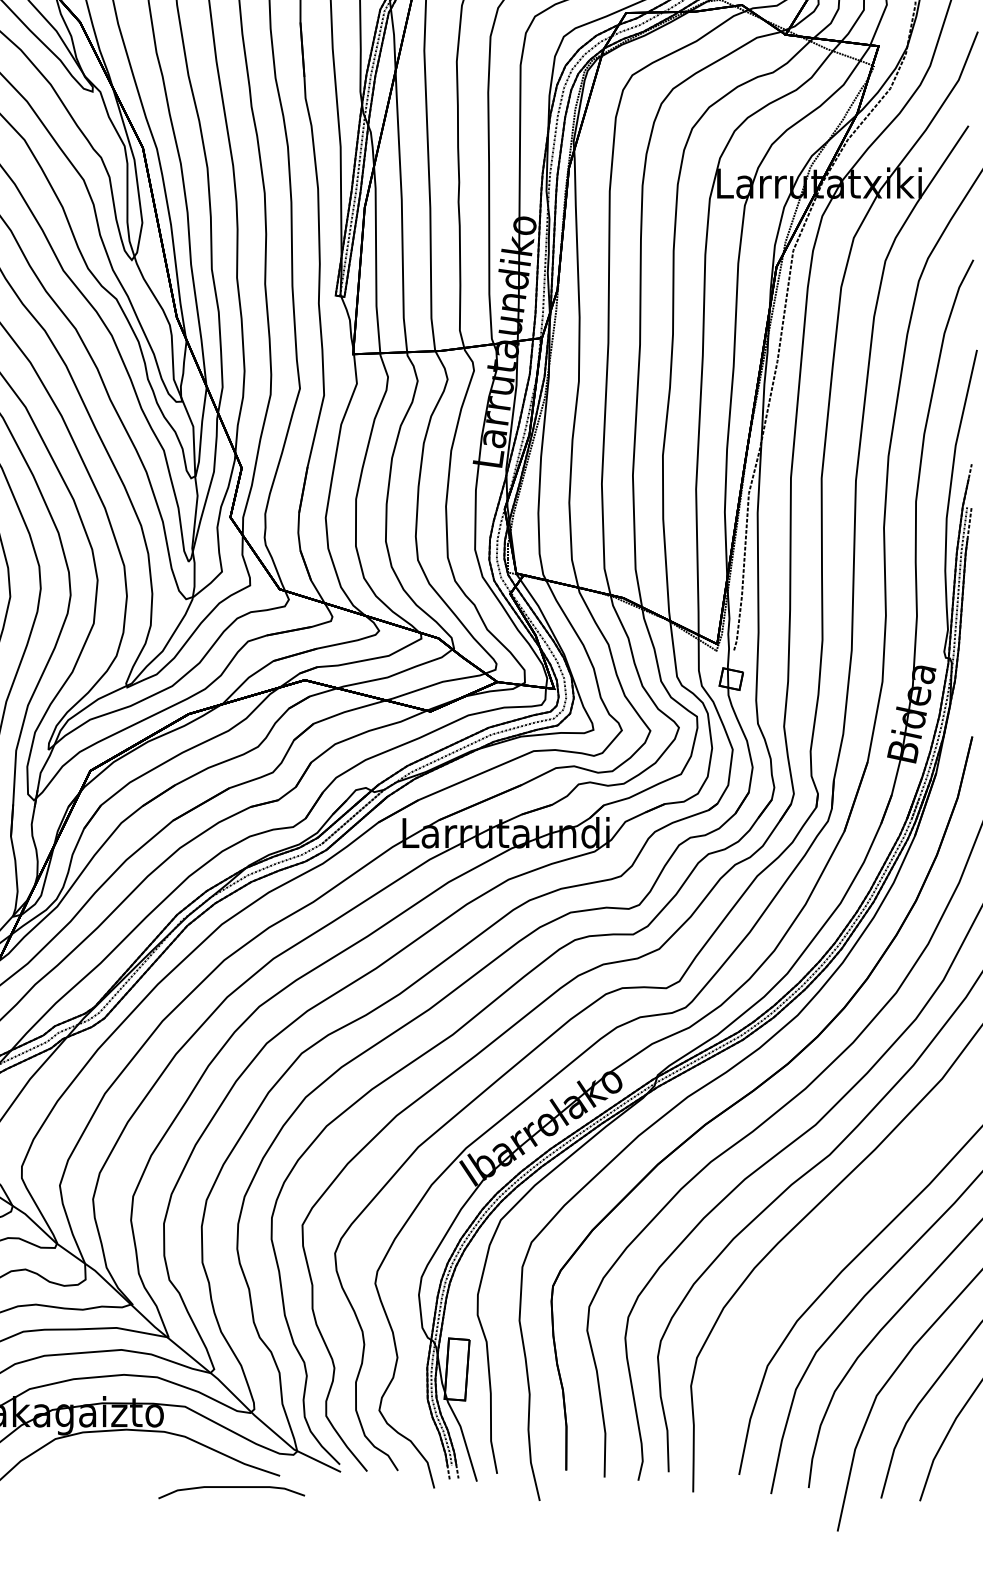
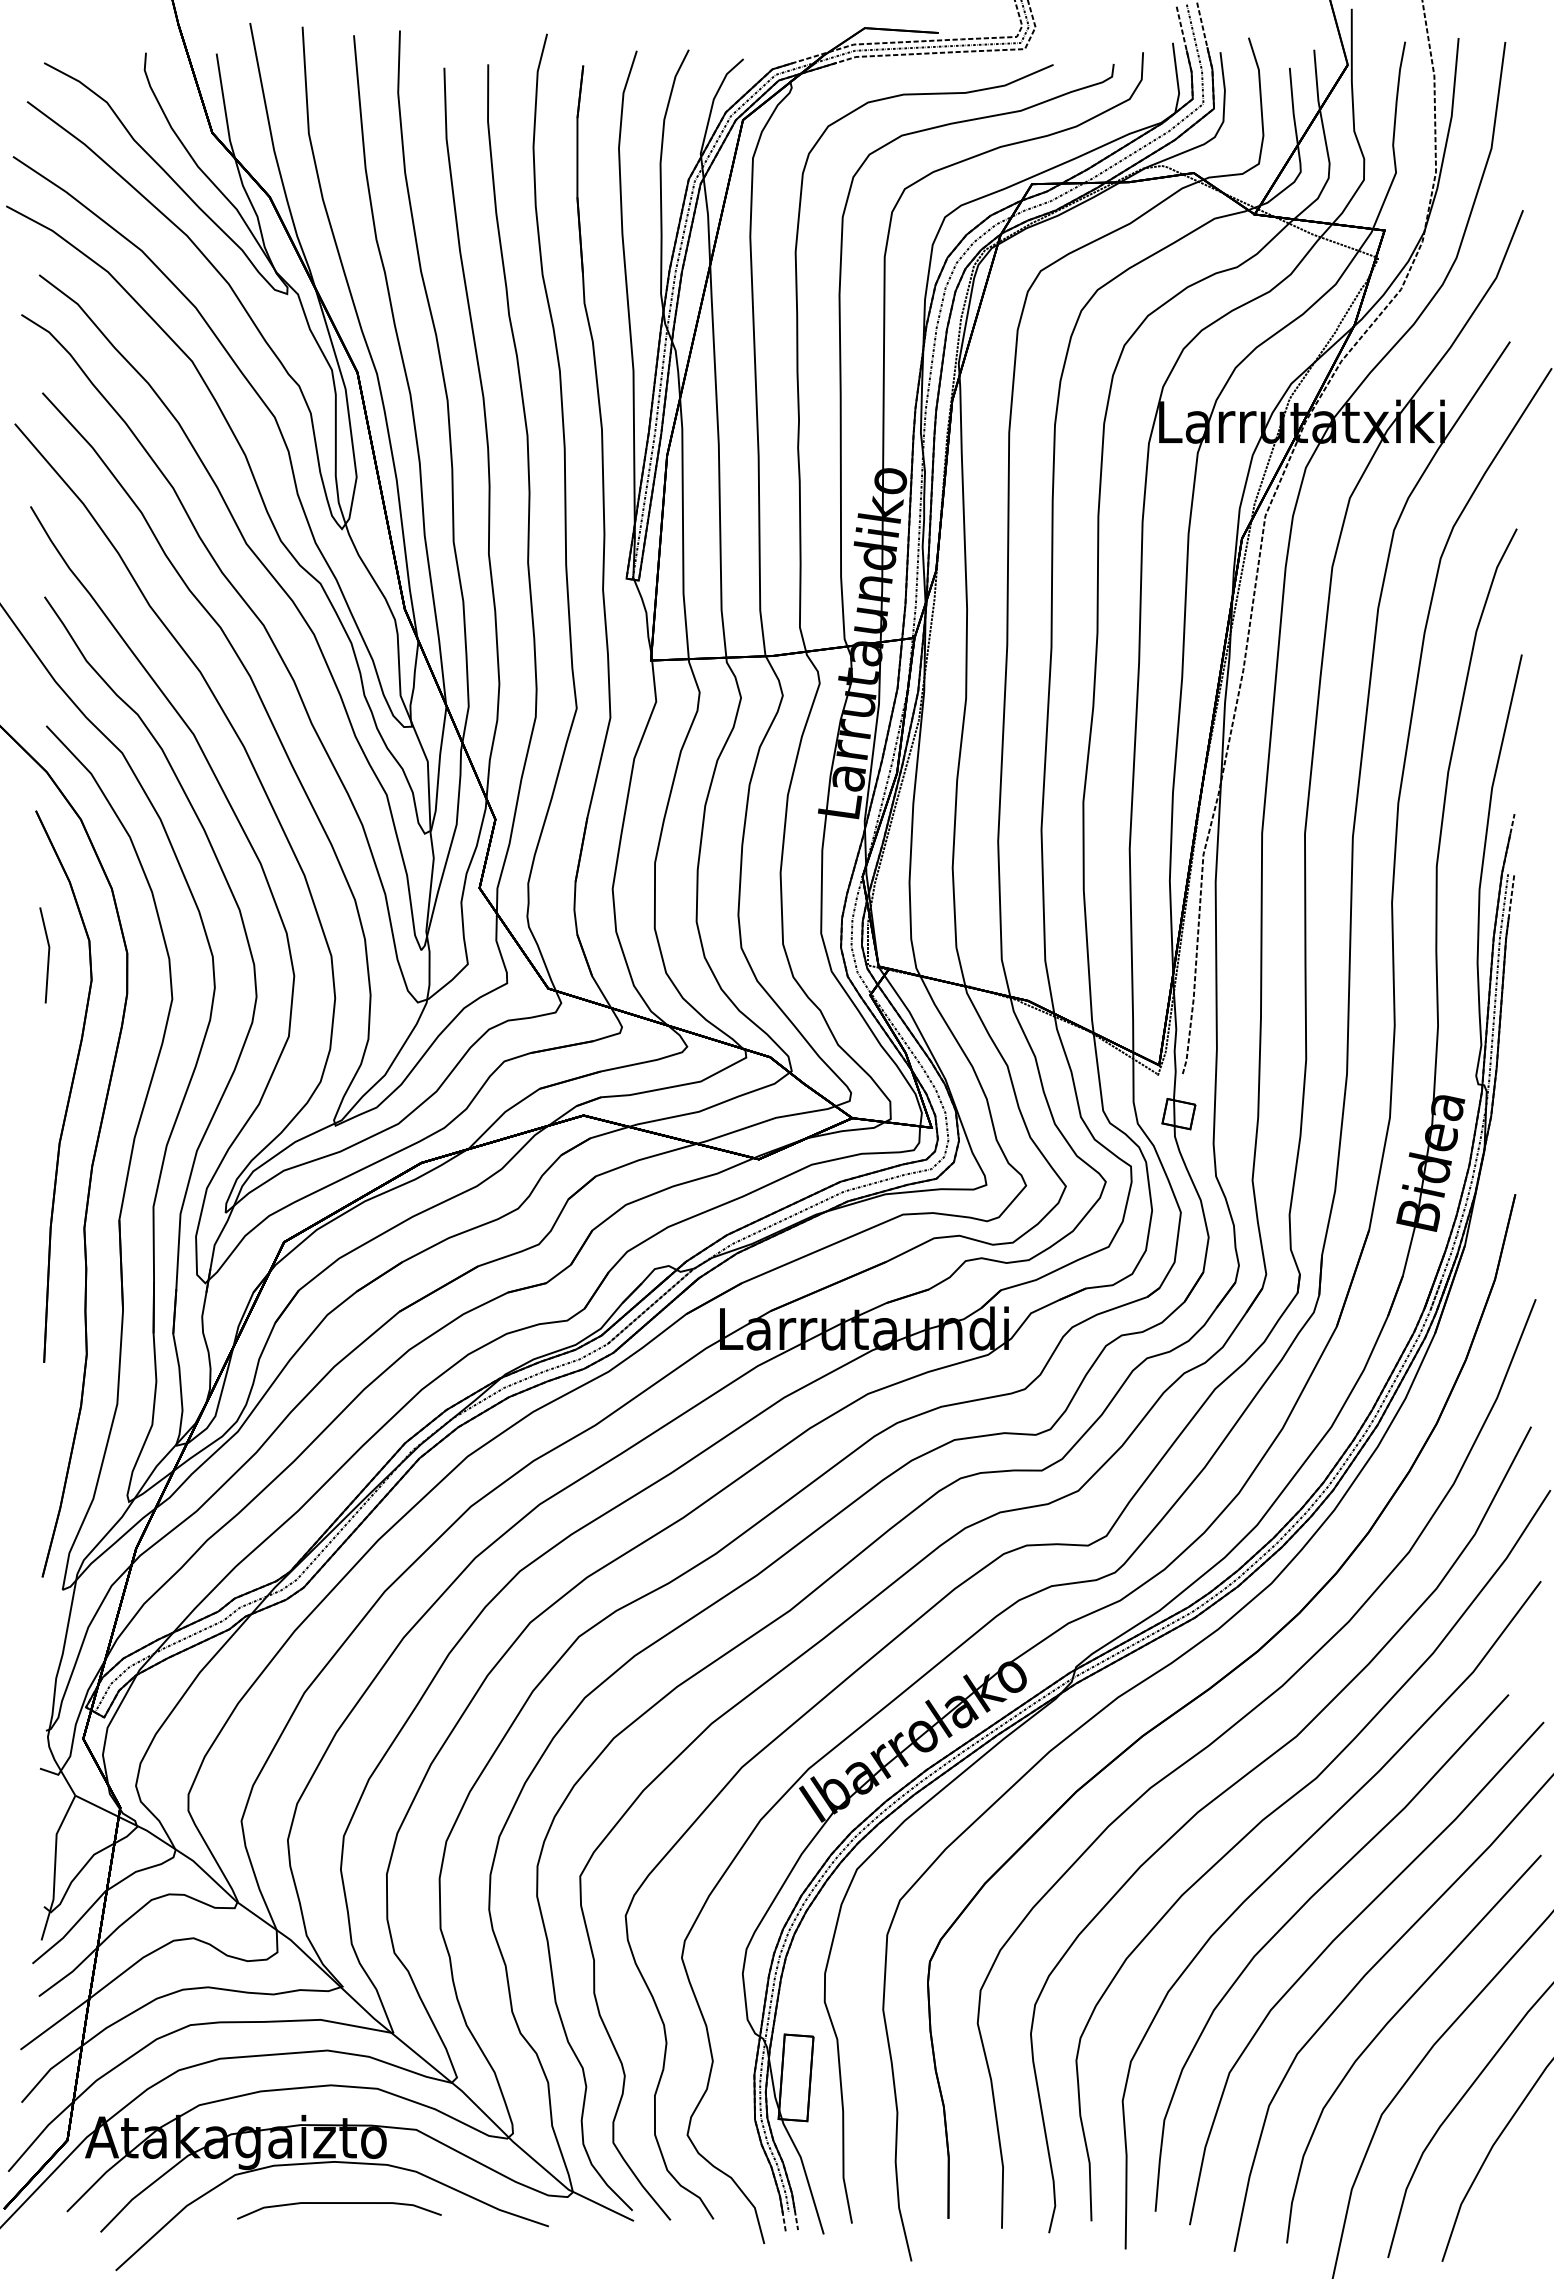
part: (814, 1253) -> (1295, 1915), added
curve: (231, 1487) -> (339, 2203), moved

